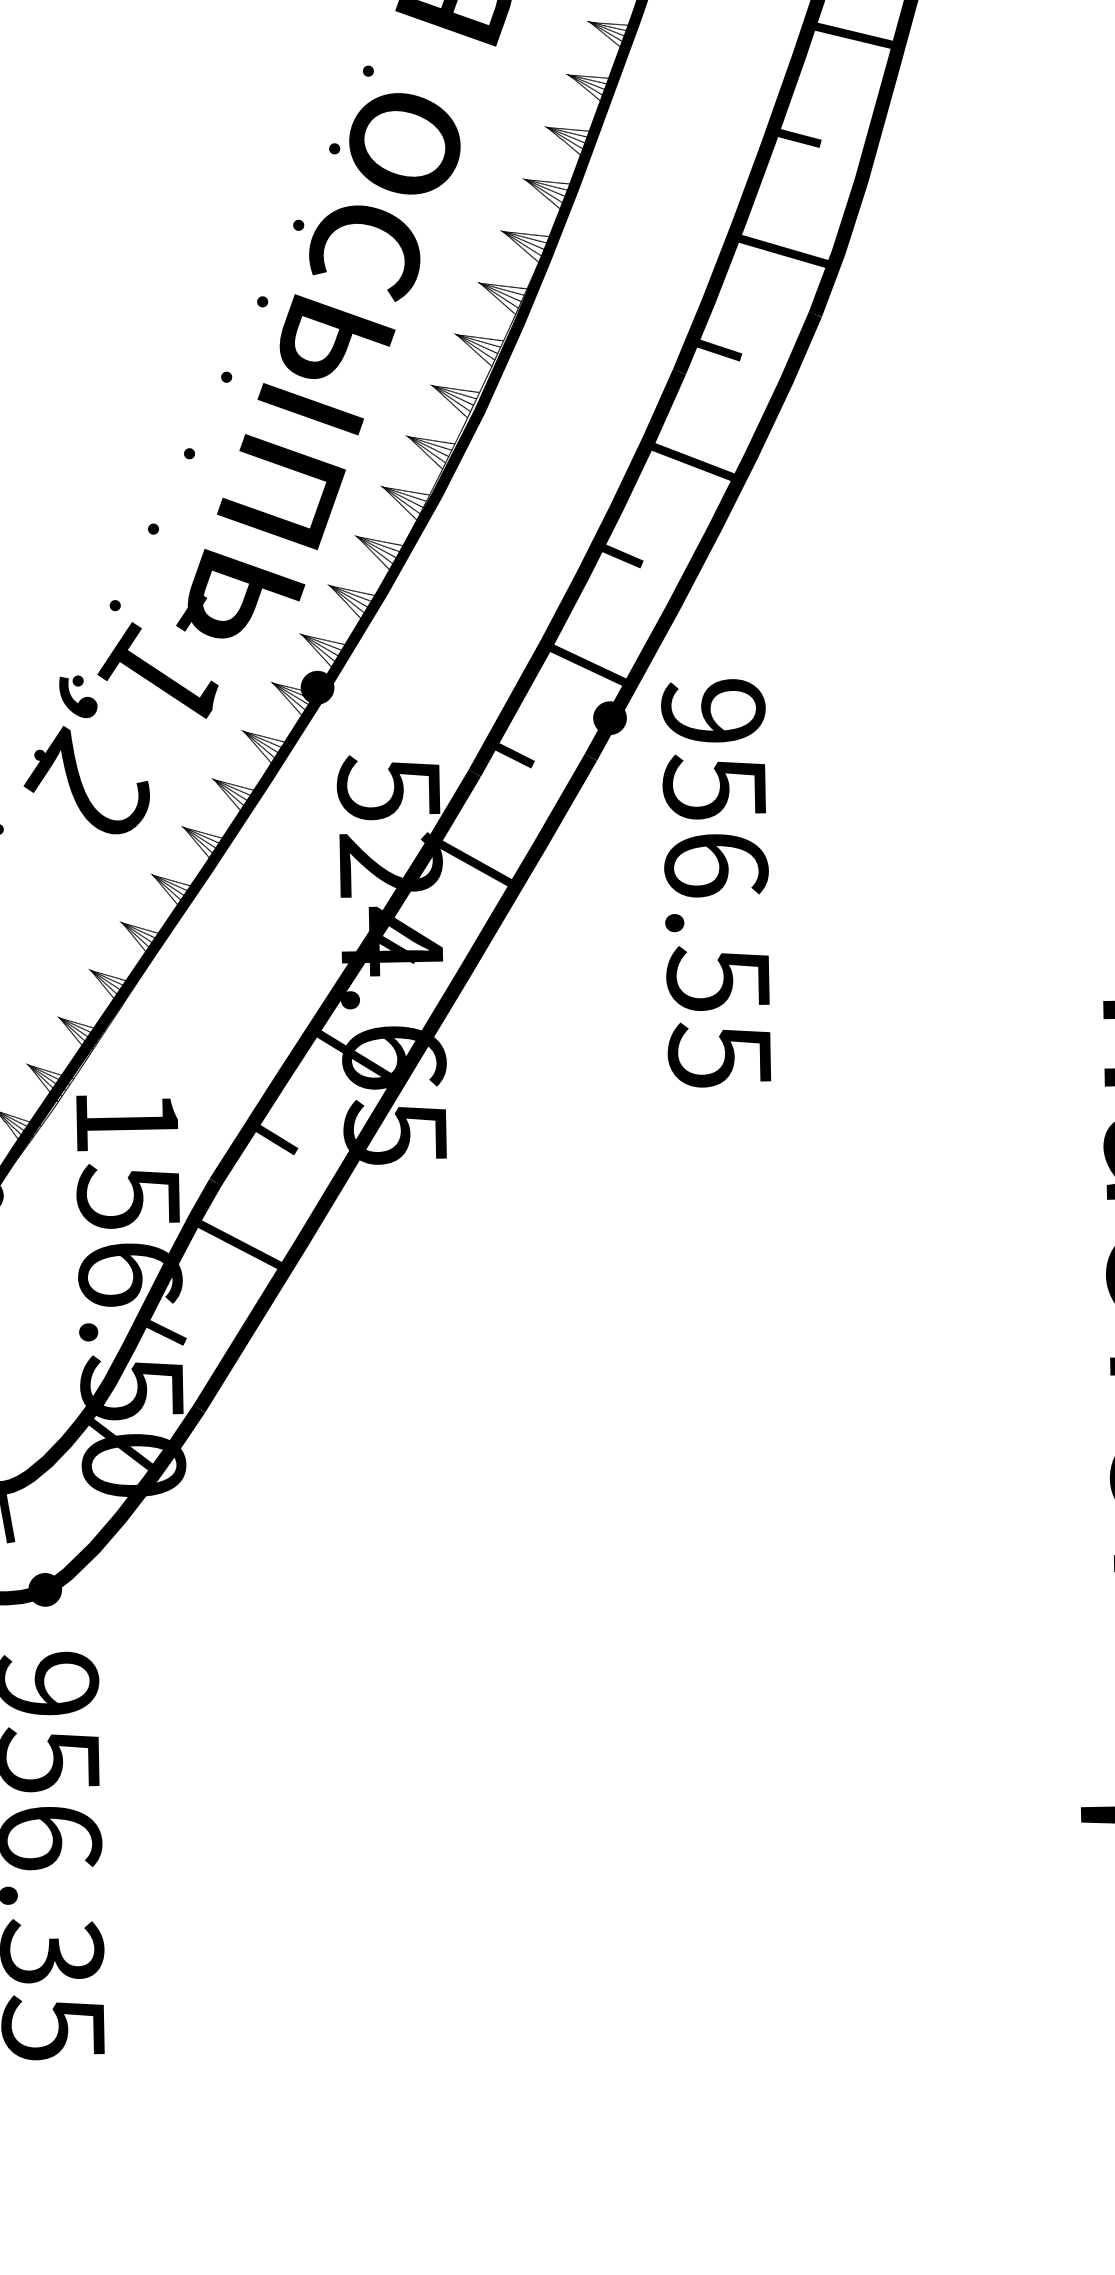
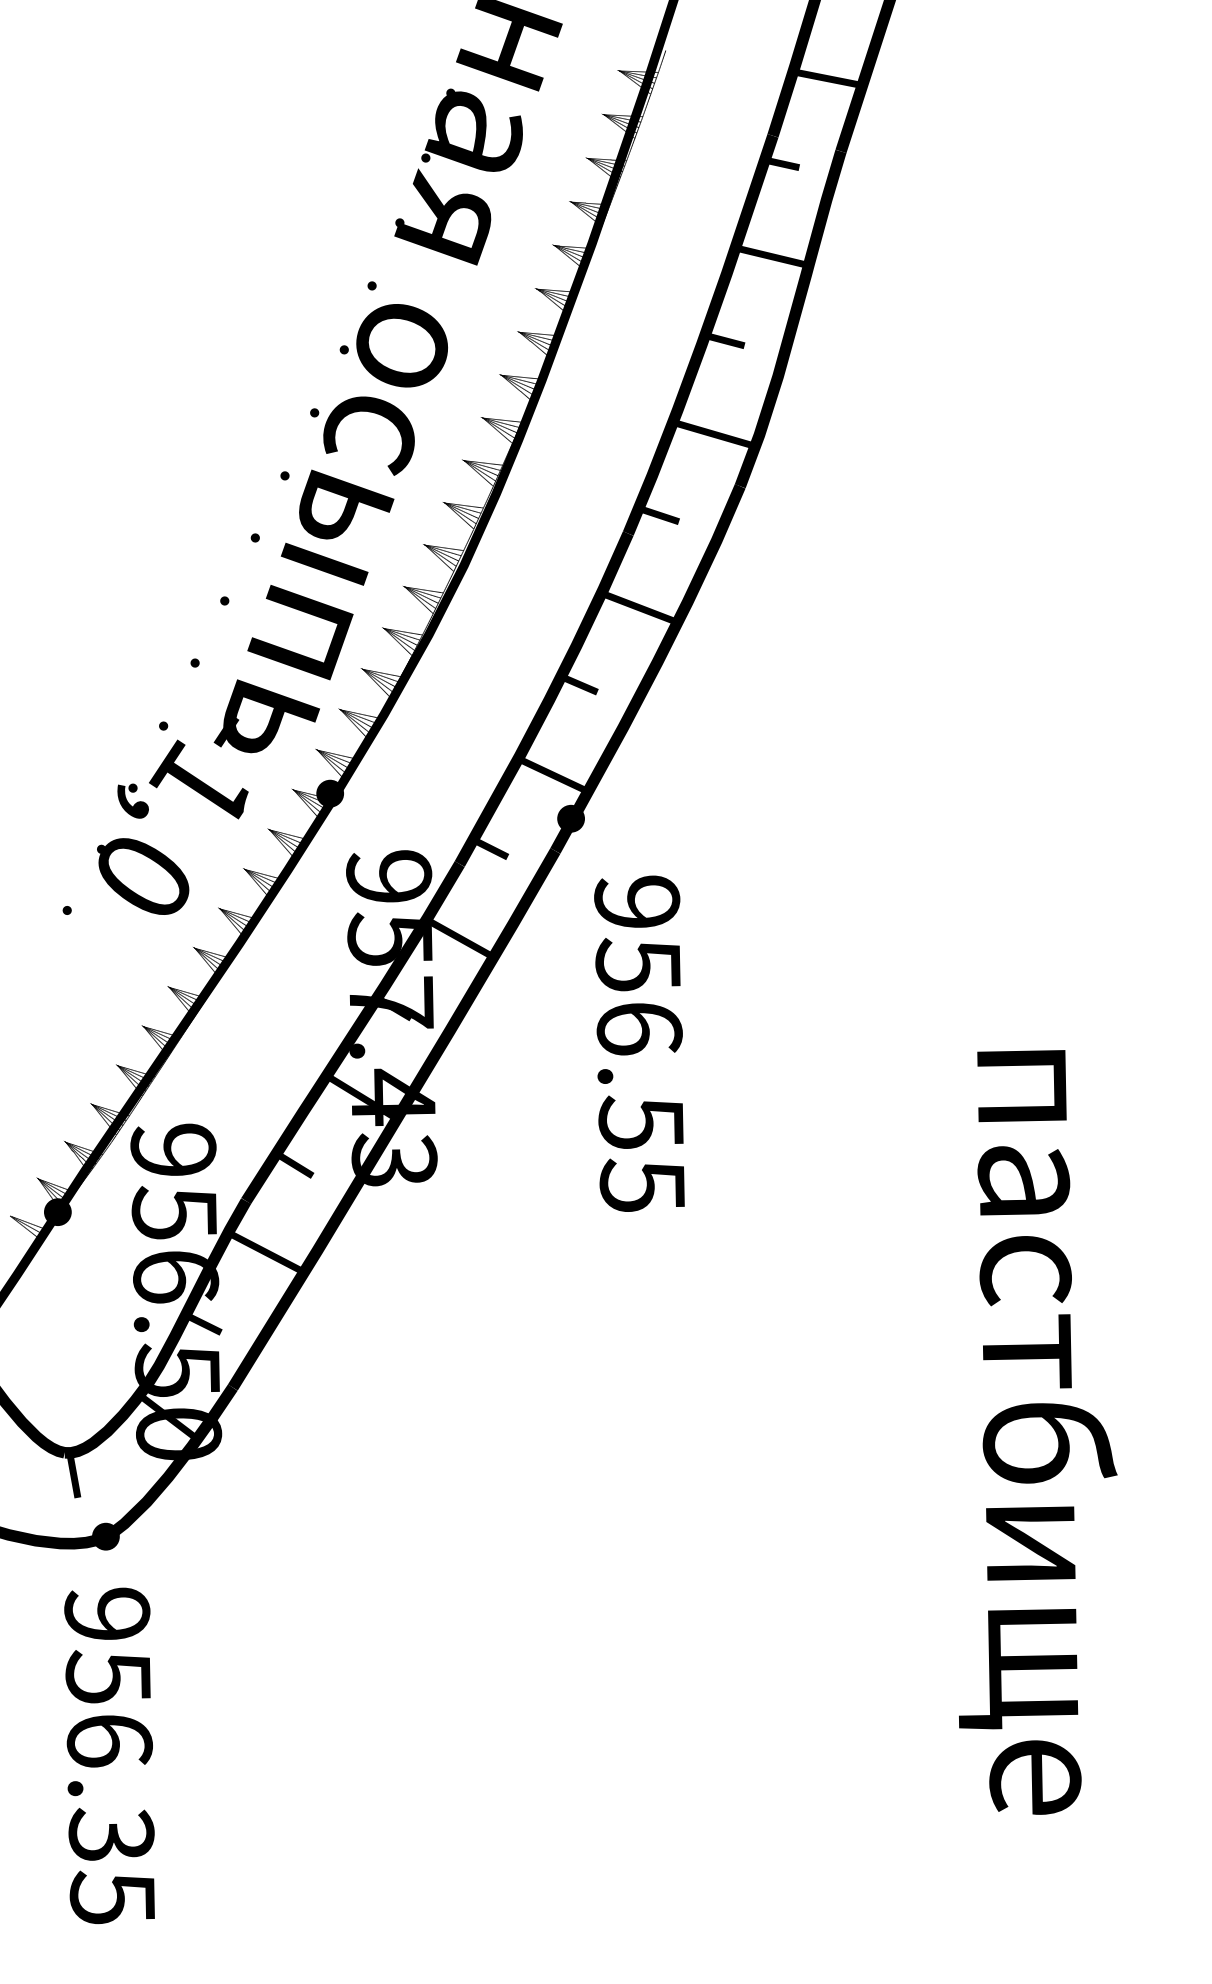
text: (87, 779) -> (140, 869), -1,2 -> -1,0
text: (716, 882) -> (639, 1043), moved
text: (391, 959) -> (391, 1017), 524.65 -> 957.43
text: (127, 1119) -> (173, 1149), 156.50 -> 956.50

